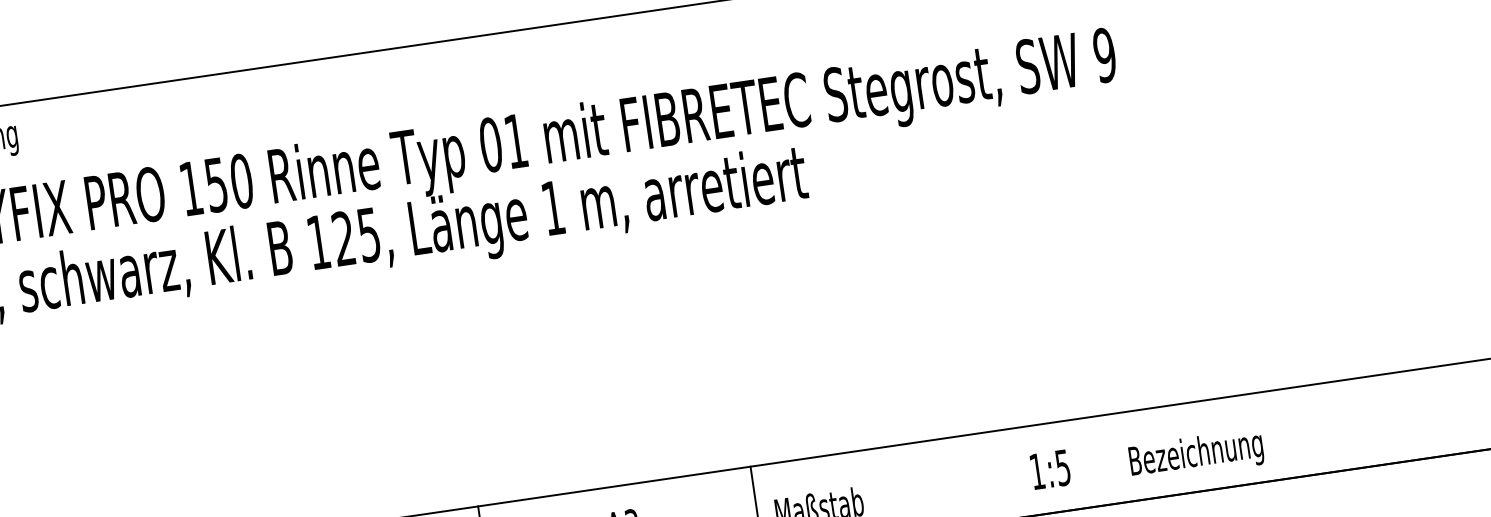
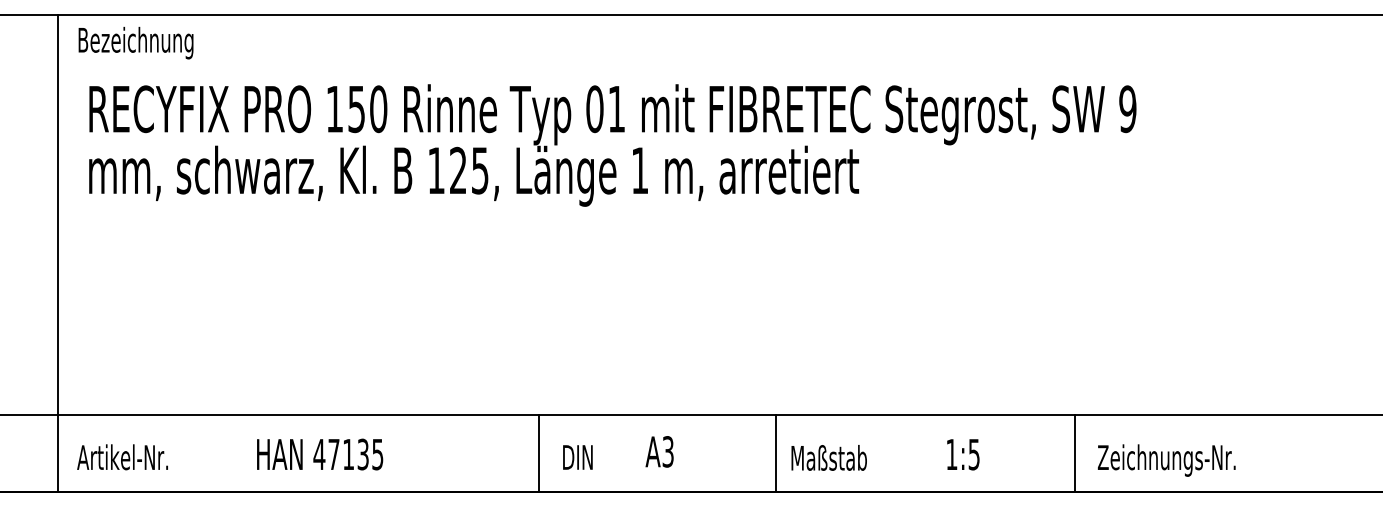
text: (1208, 453) -> (1166, 460), Bezeichnung -> Zeichnungs-Nr.
line: (1102, 459) -> (1075, 452), added
text: (1050, 469) -> (963, 454), moved

